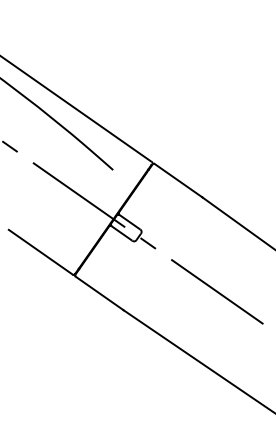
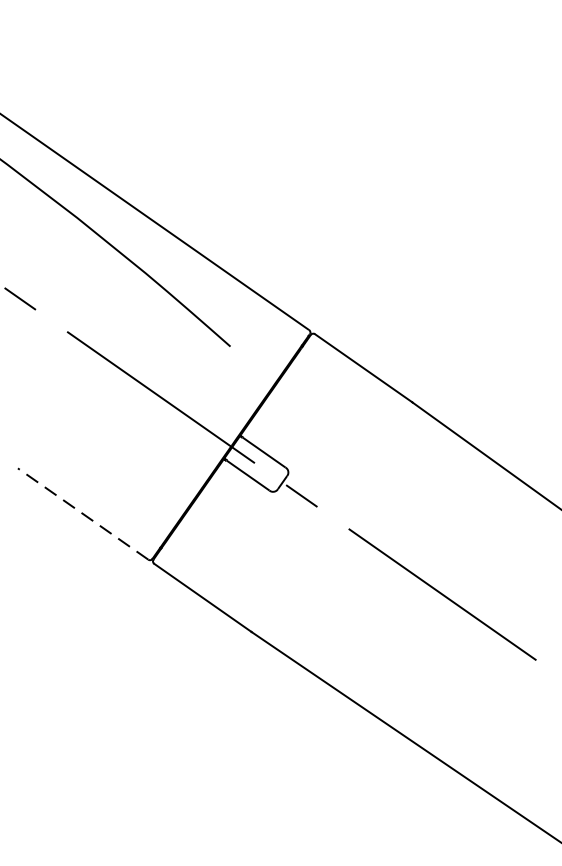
line: (40, 251) -> (82, 512), solid -> dashed

